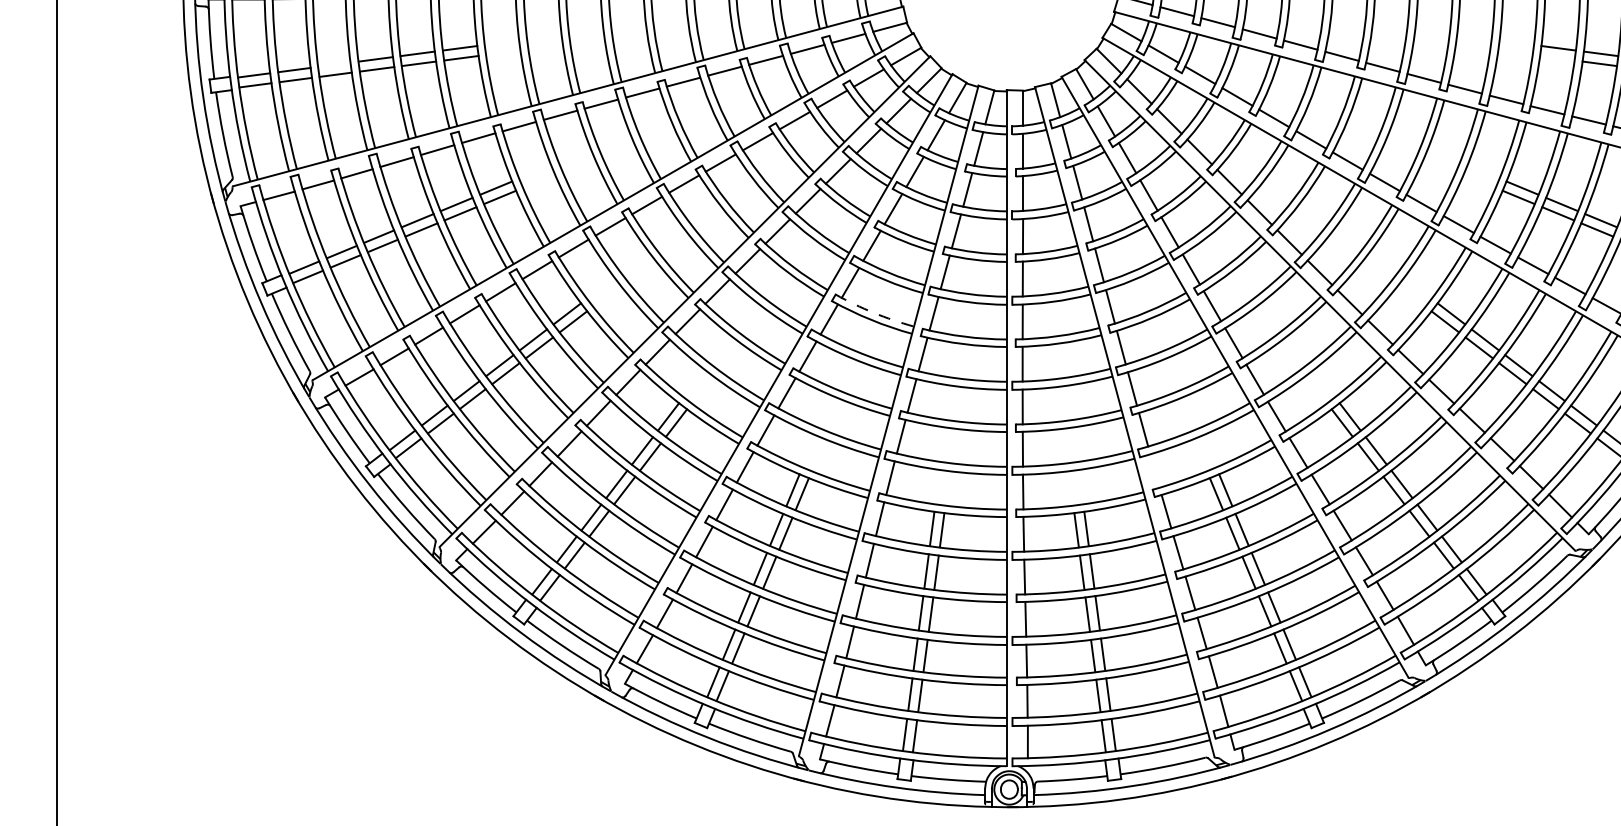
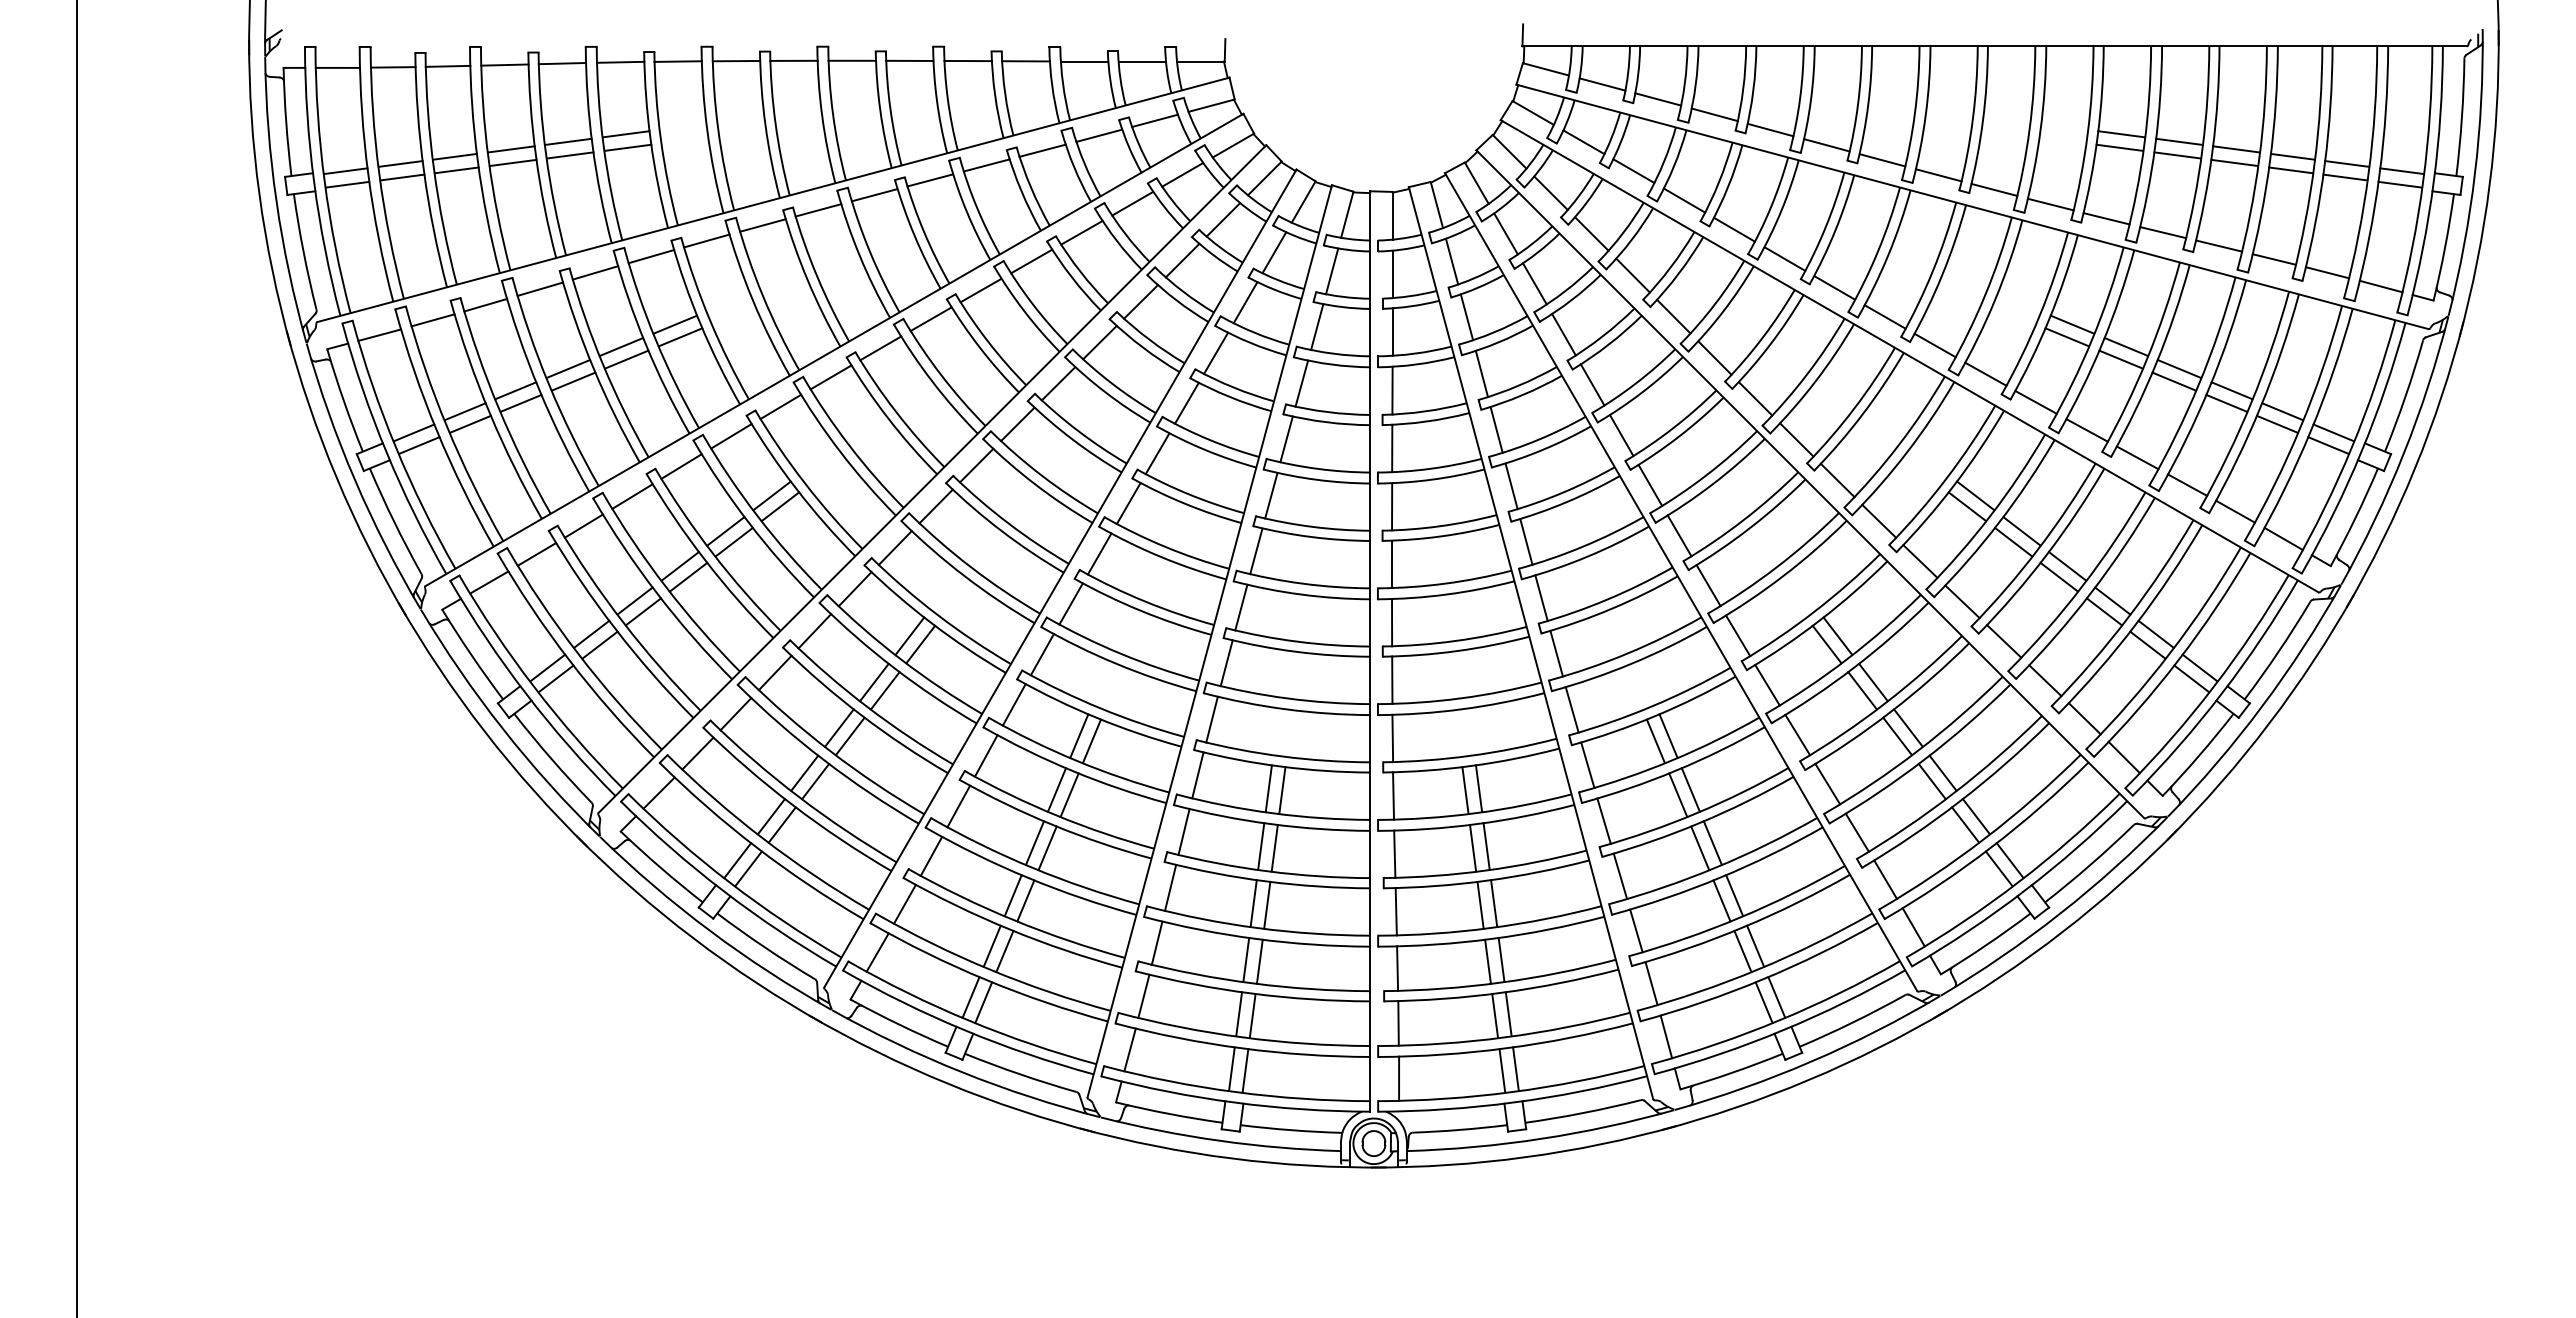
line: (1557, 57) -> (2119, 147), added
line: (334, 64) -> (454, 156), added
arc: (873, 312) -> (1189, 494), dashed -> solid
line: (1154, 470) -> (1571, 709), added

